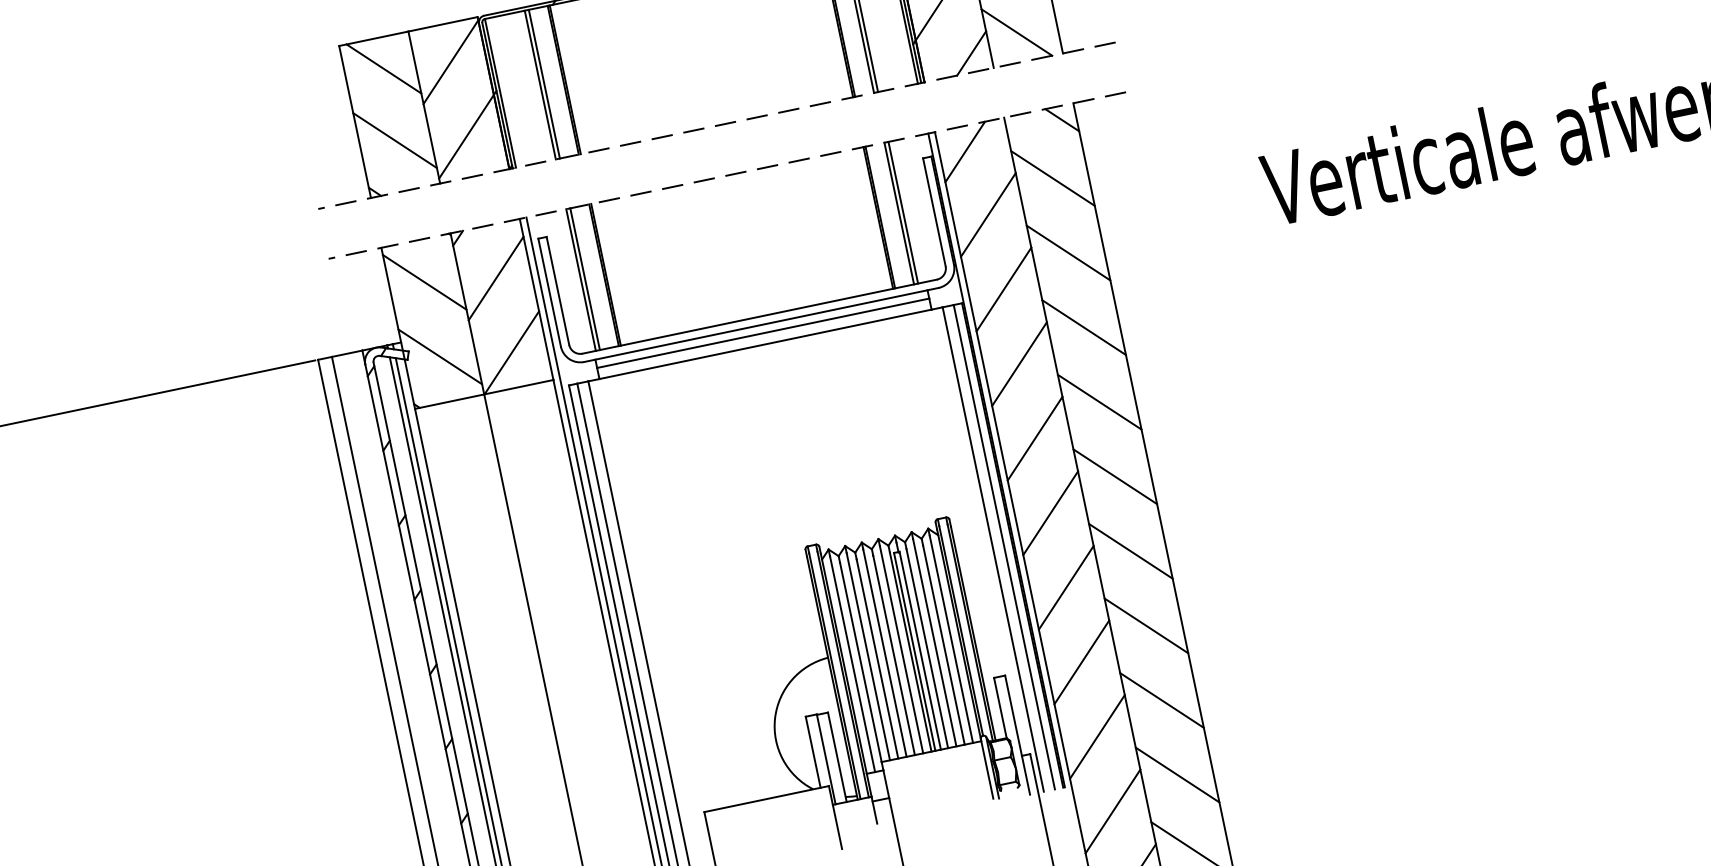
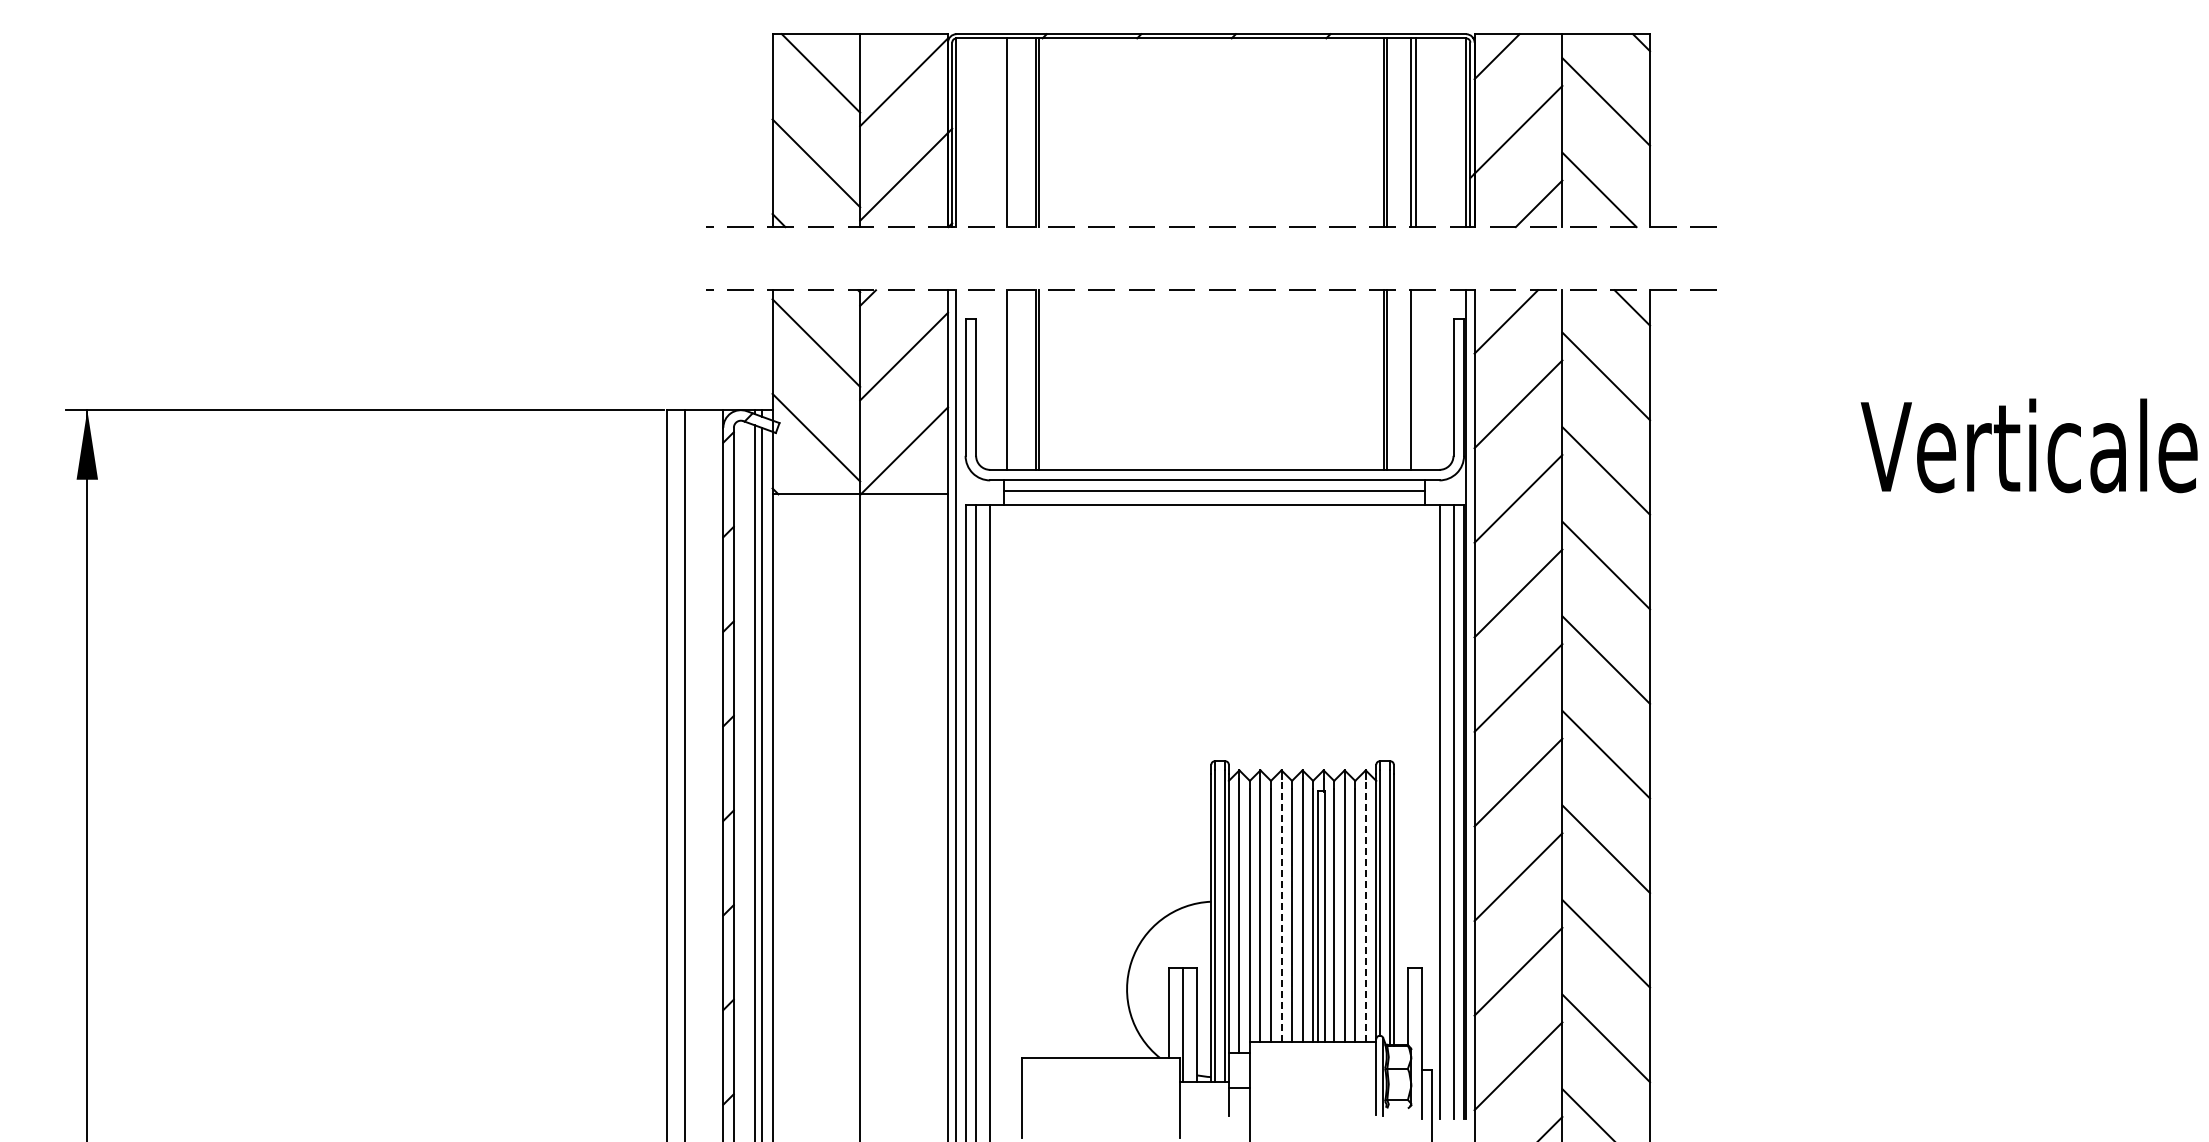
line: (544, 83) -> (1012, 132), removed
line: (903, 212) -> (1415, 379), removed
line: (585, 278) -> (1012, 379), removed
line: (951, 639) -> (1365, 910), solid -> dashed
line: (884, 653) -> (1281, 910), solid -> dashed

